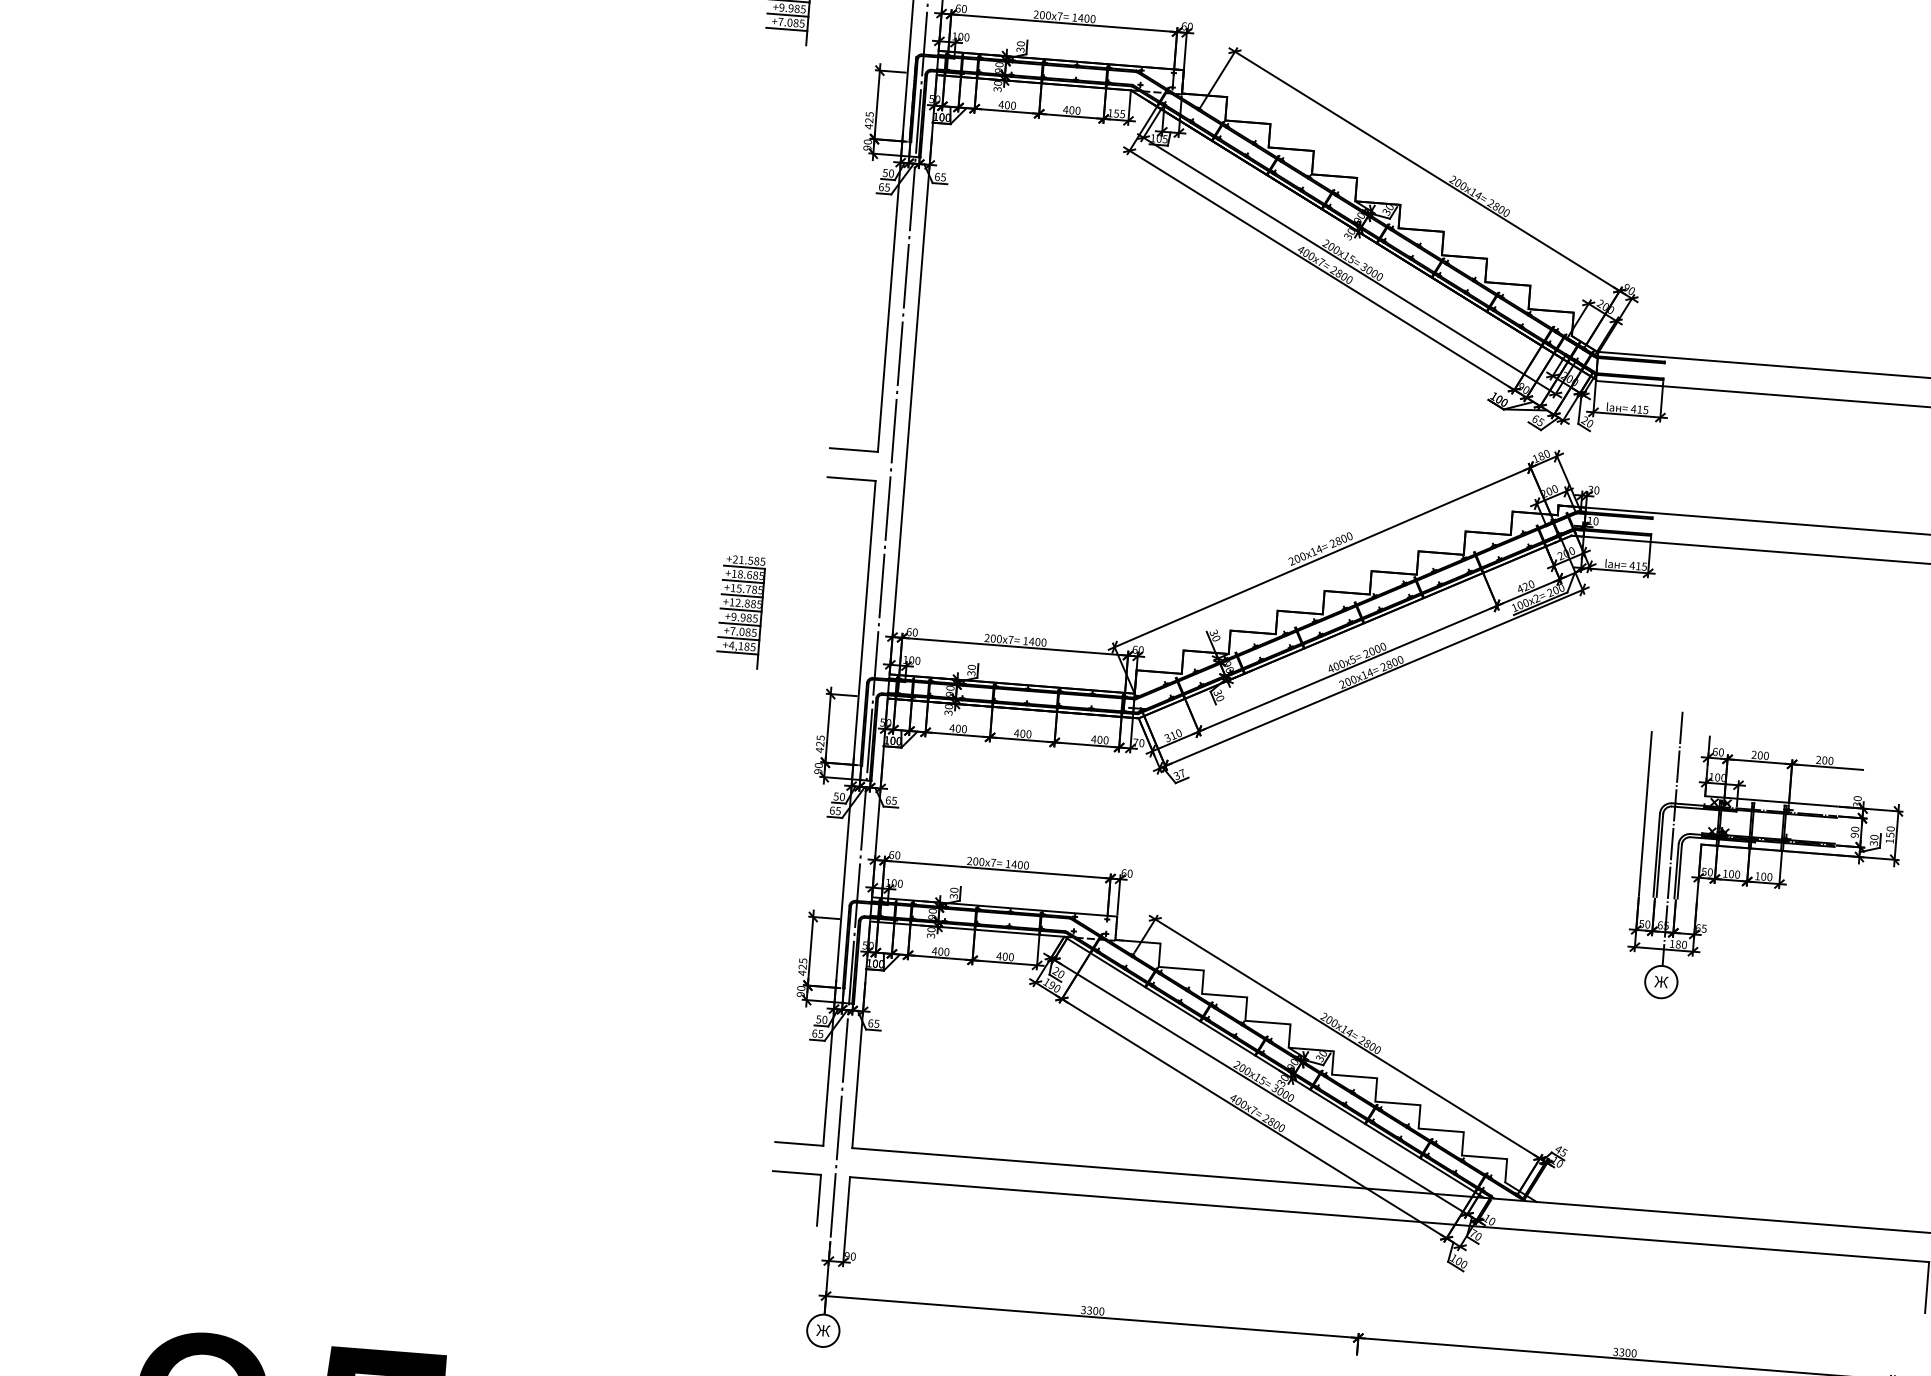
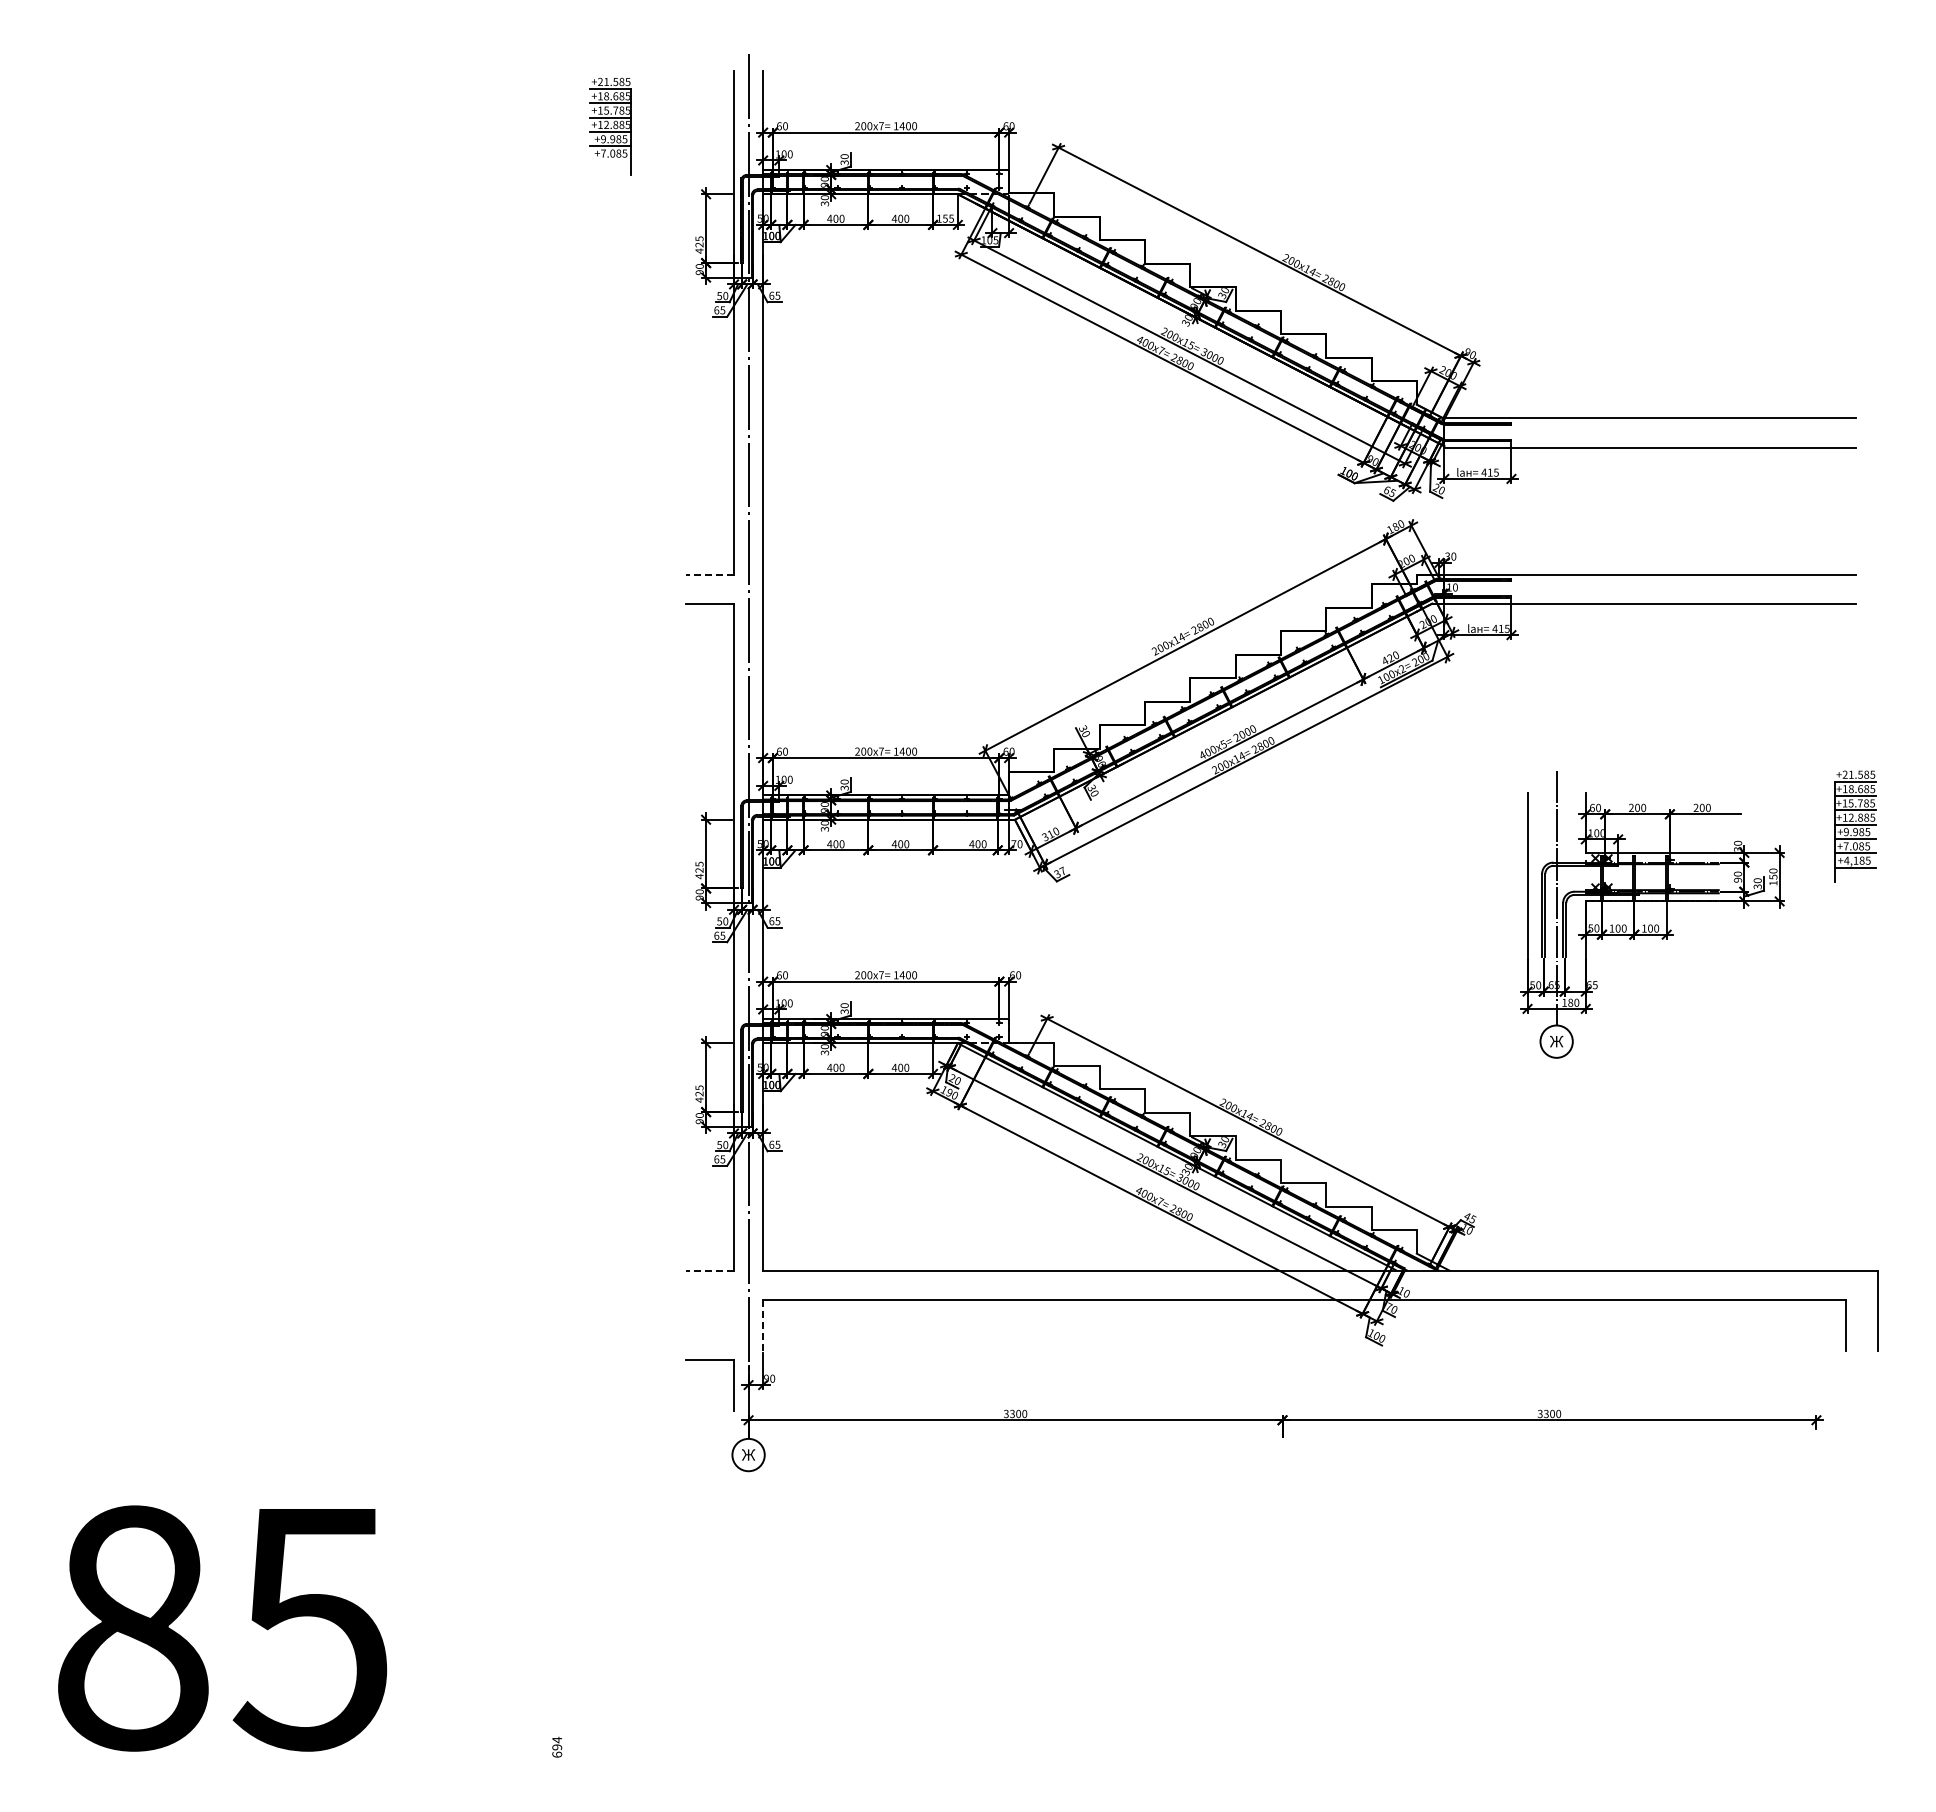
line: (786, 29) -> (609, 160), removed
line: (853, 449) -> (709, 574), solid -> dashed
part: (741, 611) -> (610, 744), removed
line: (798, 1143) -> (709, 1270), solid -> dashed
part: (818, 1200) -> (733, 1385), moved
line: (848, 1202) -> (763, 1325), solid -> dashed

